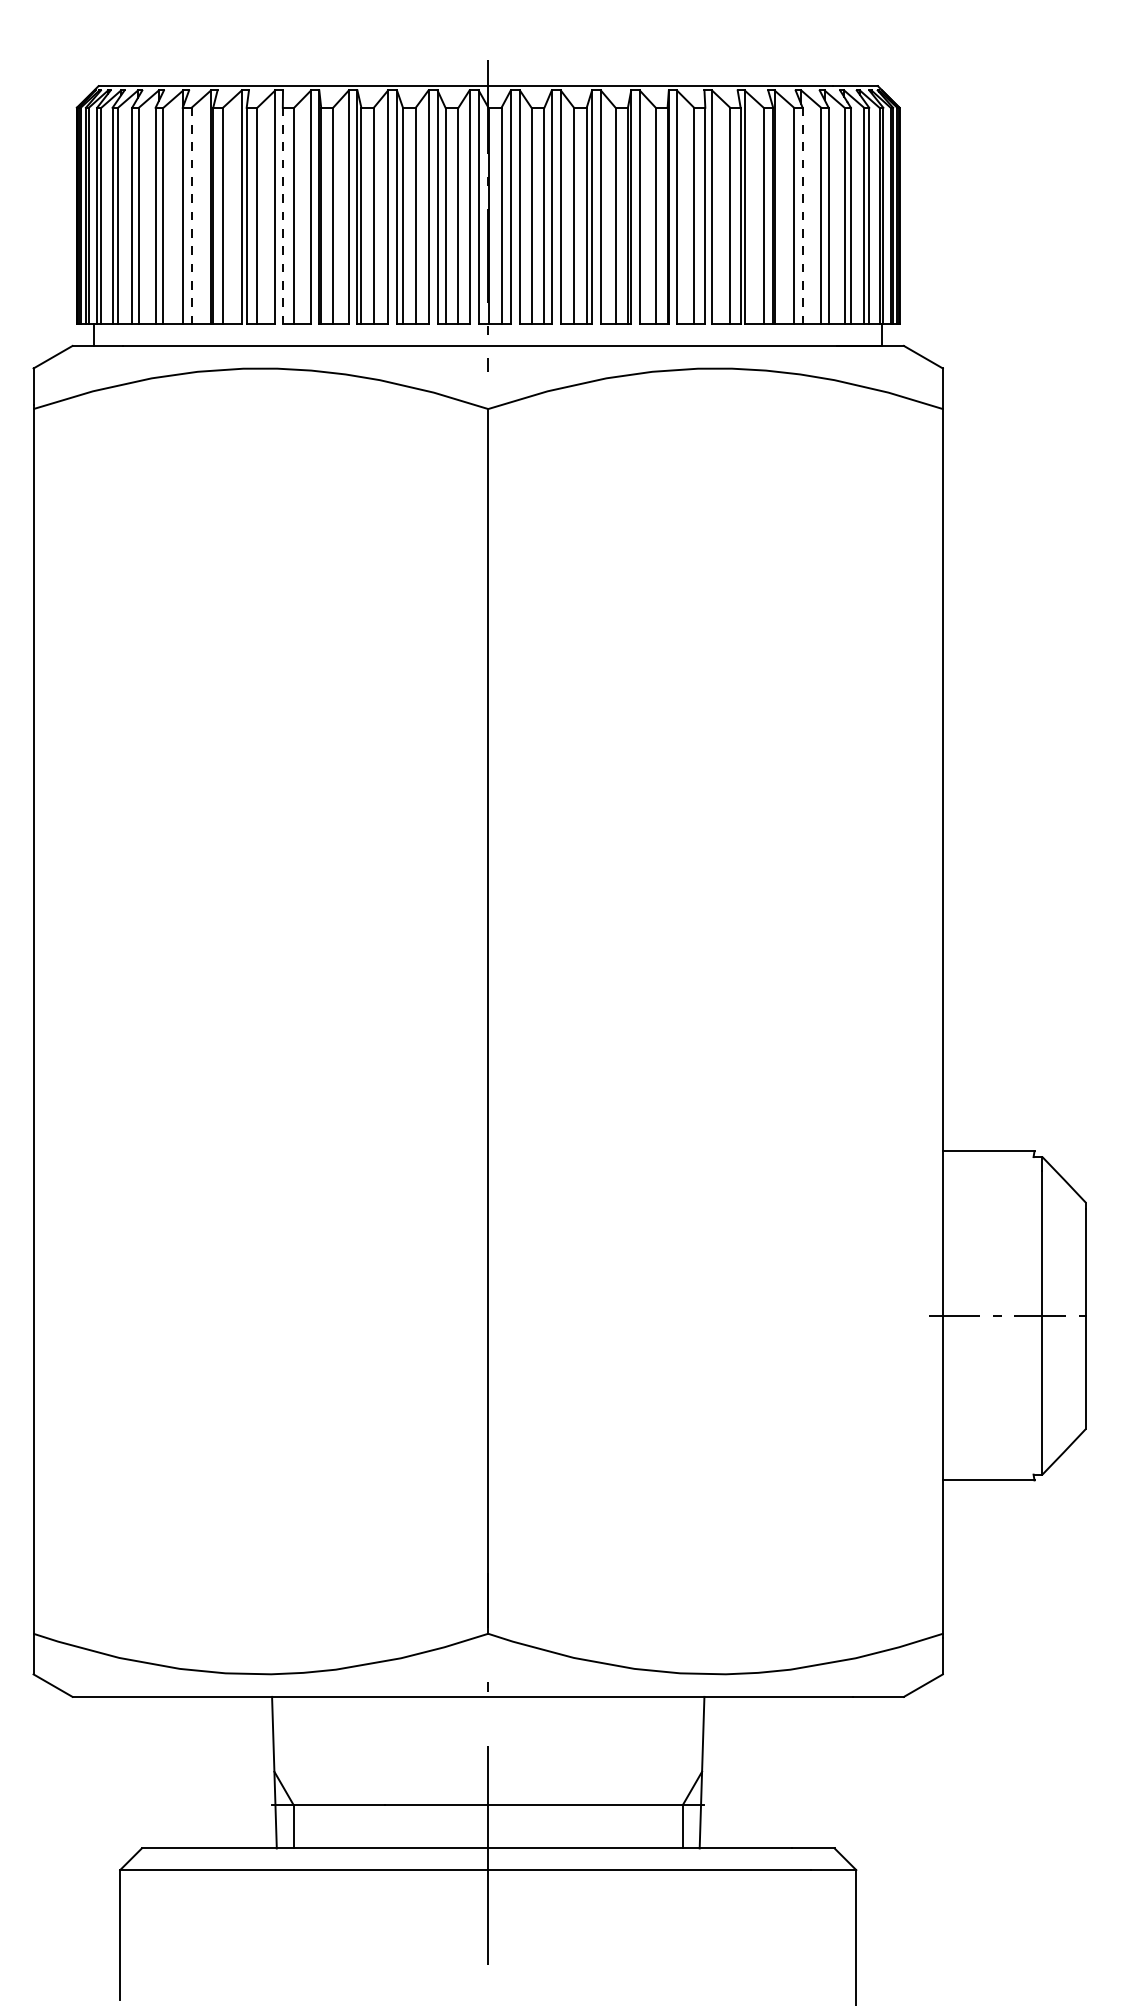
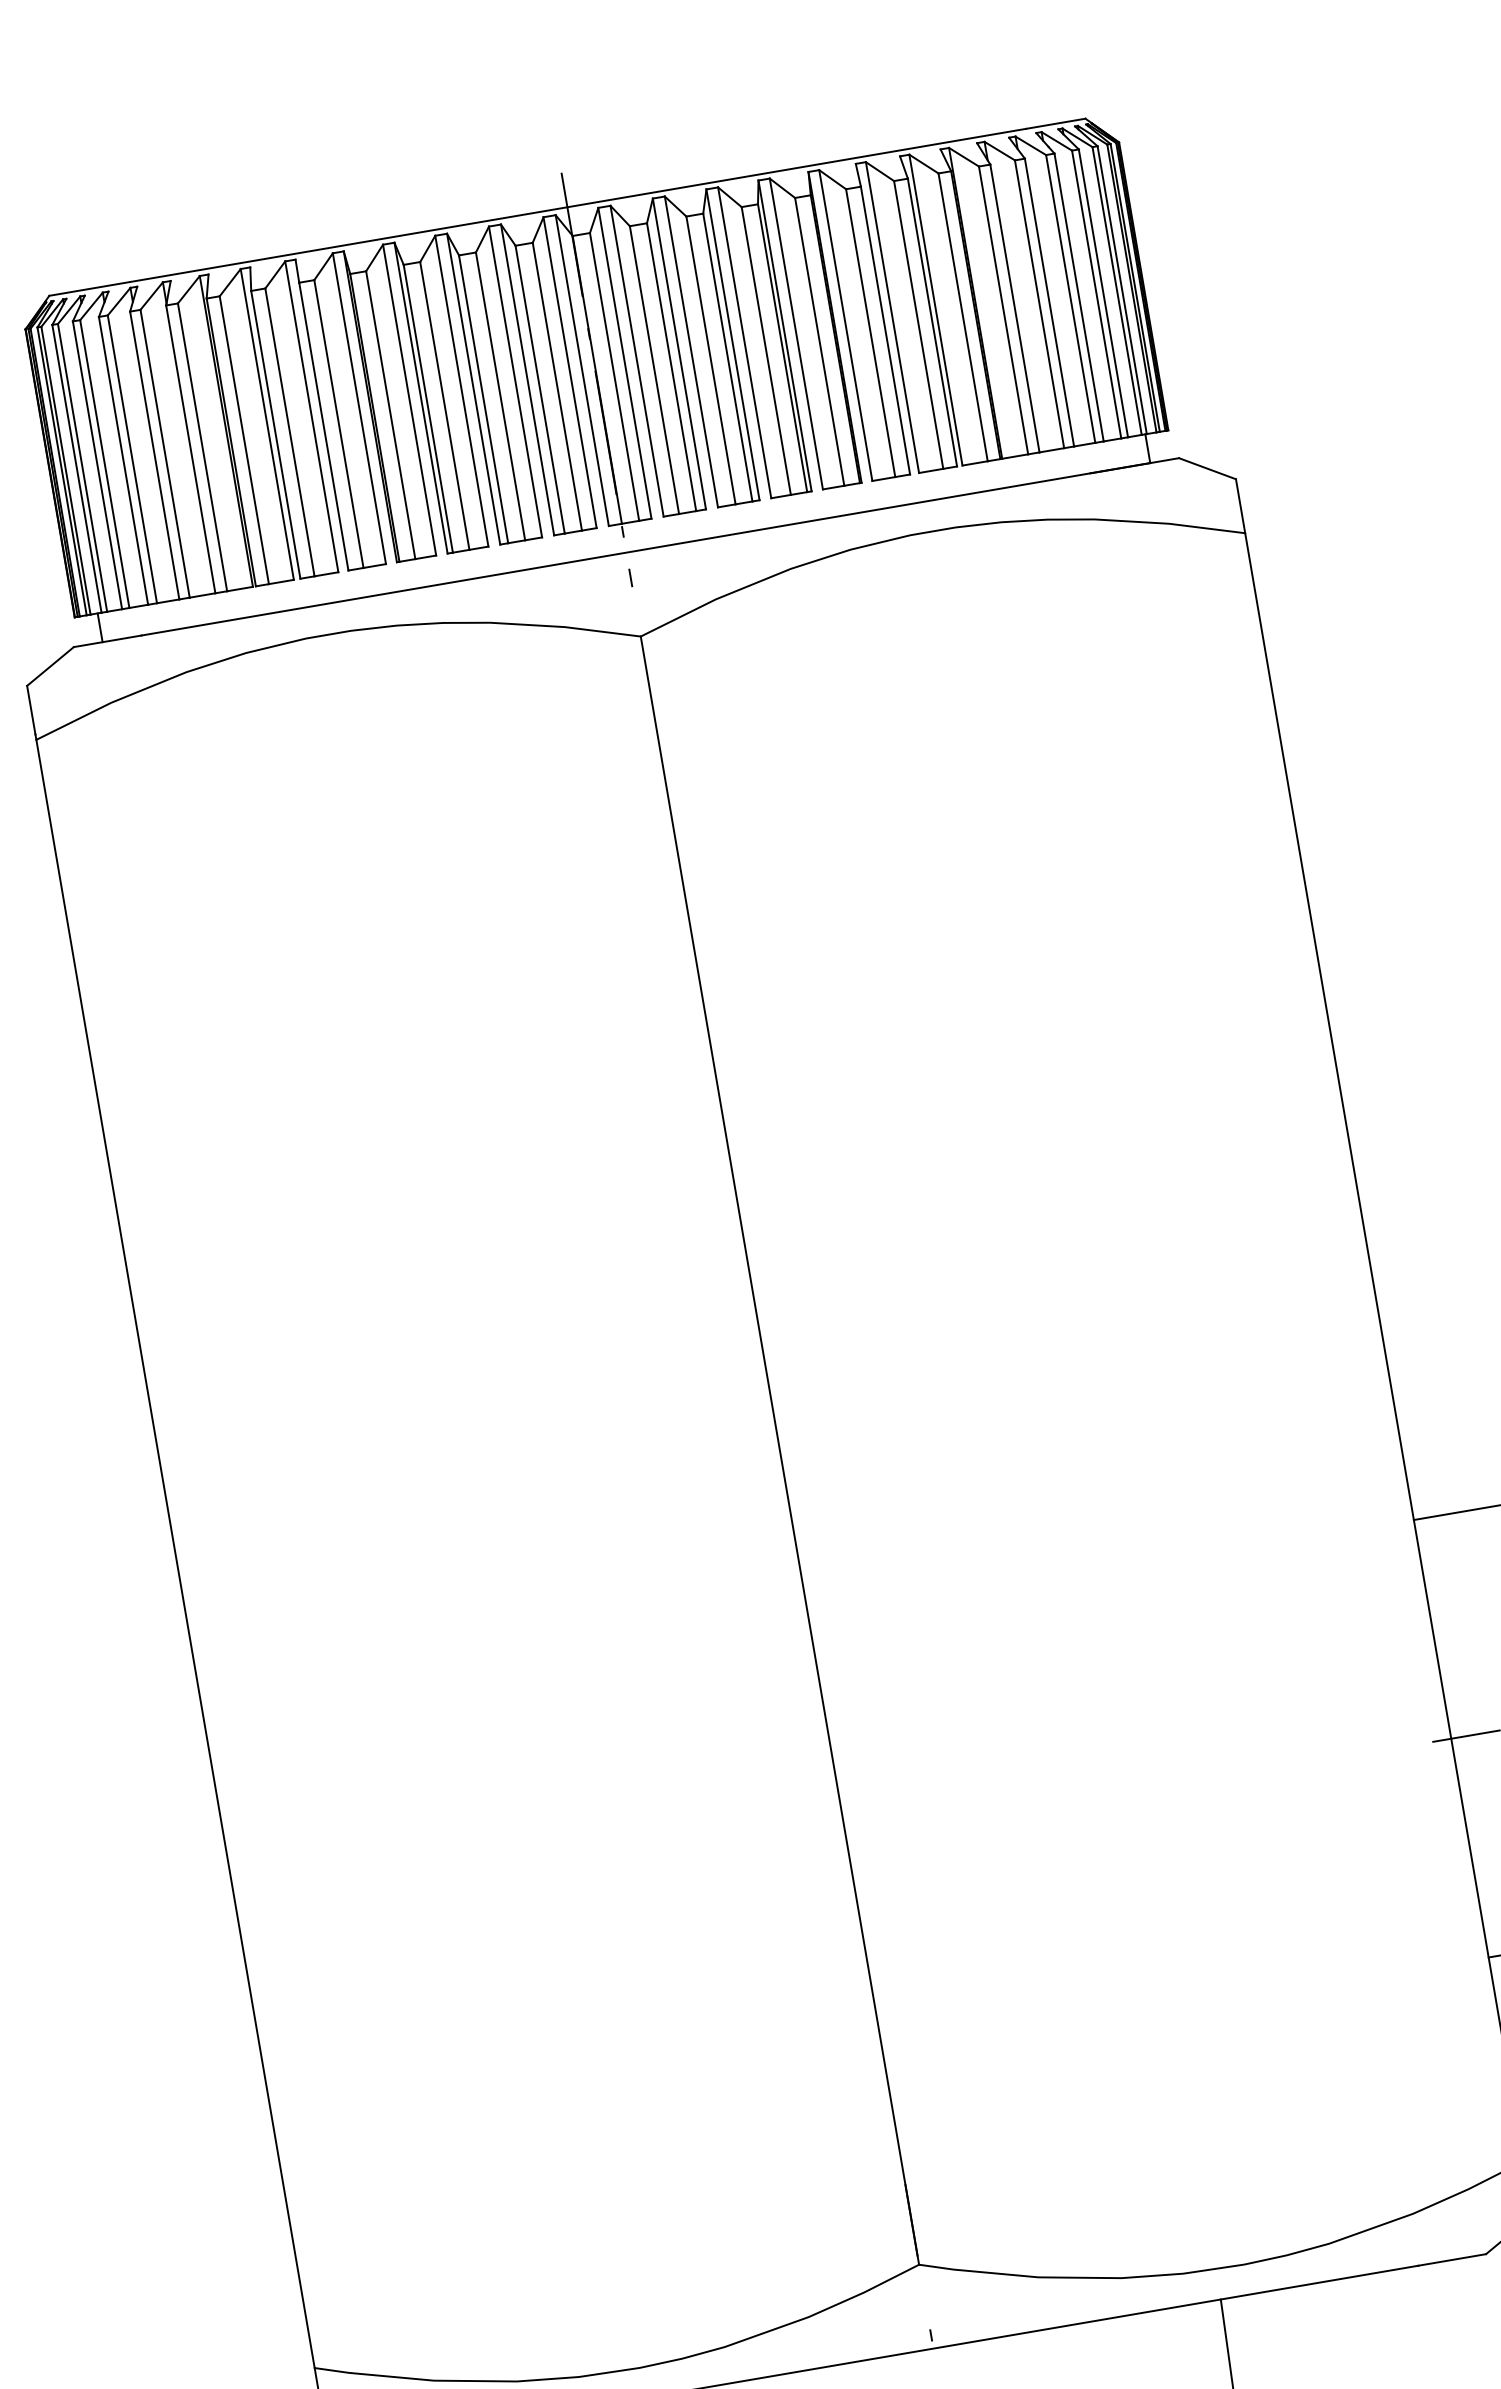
line: (191, 216) -> (202, 447), dashed -> solid
line: (282, 216) -> (323, 427), dashed -> solid
line: (802, 216) -> (1014, 309), dashed -> solid

